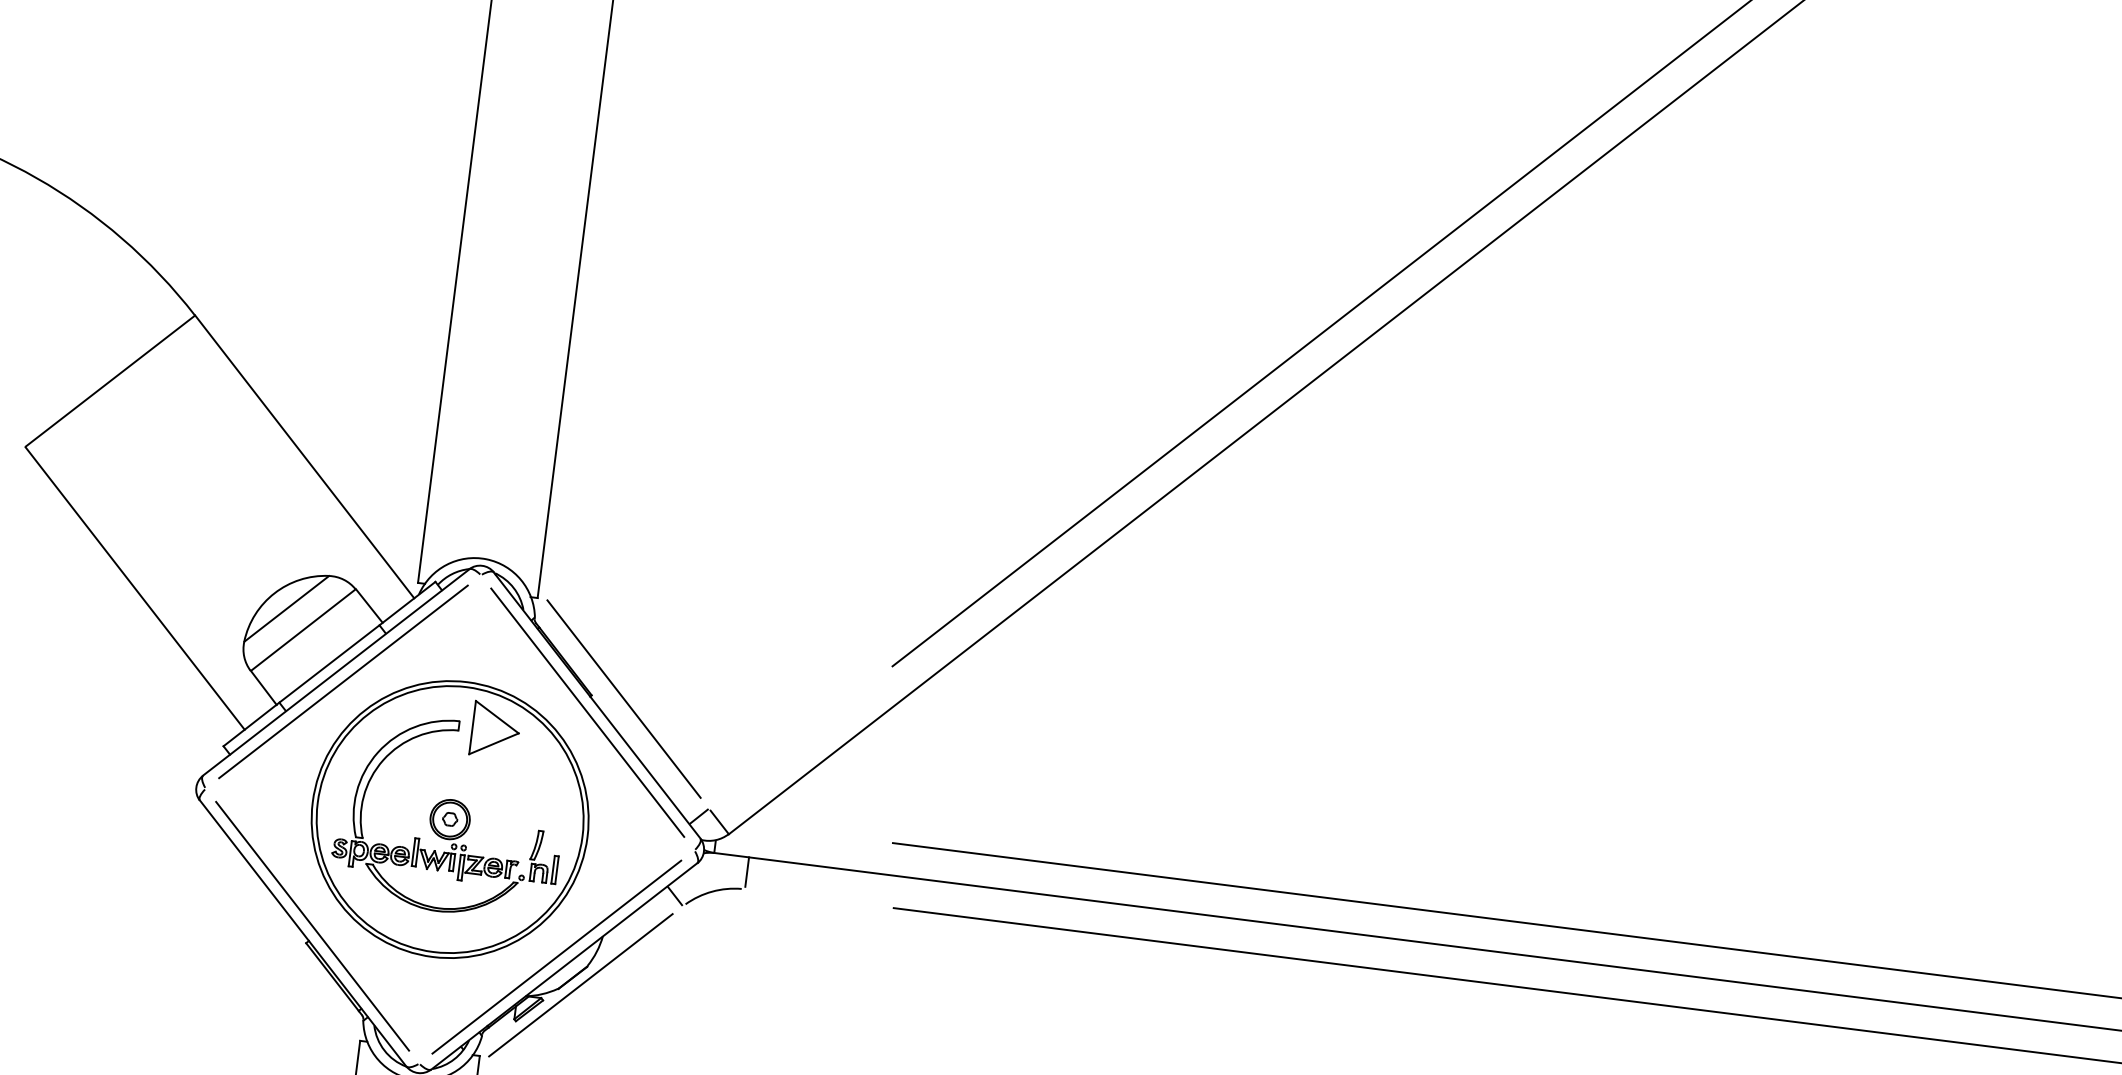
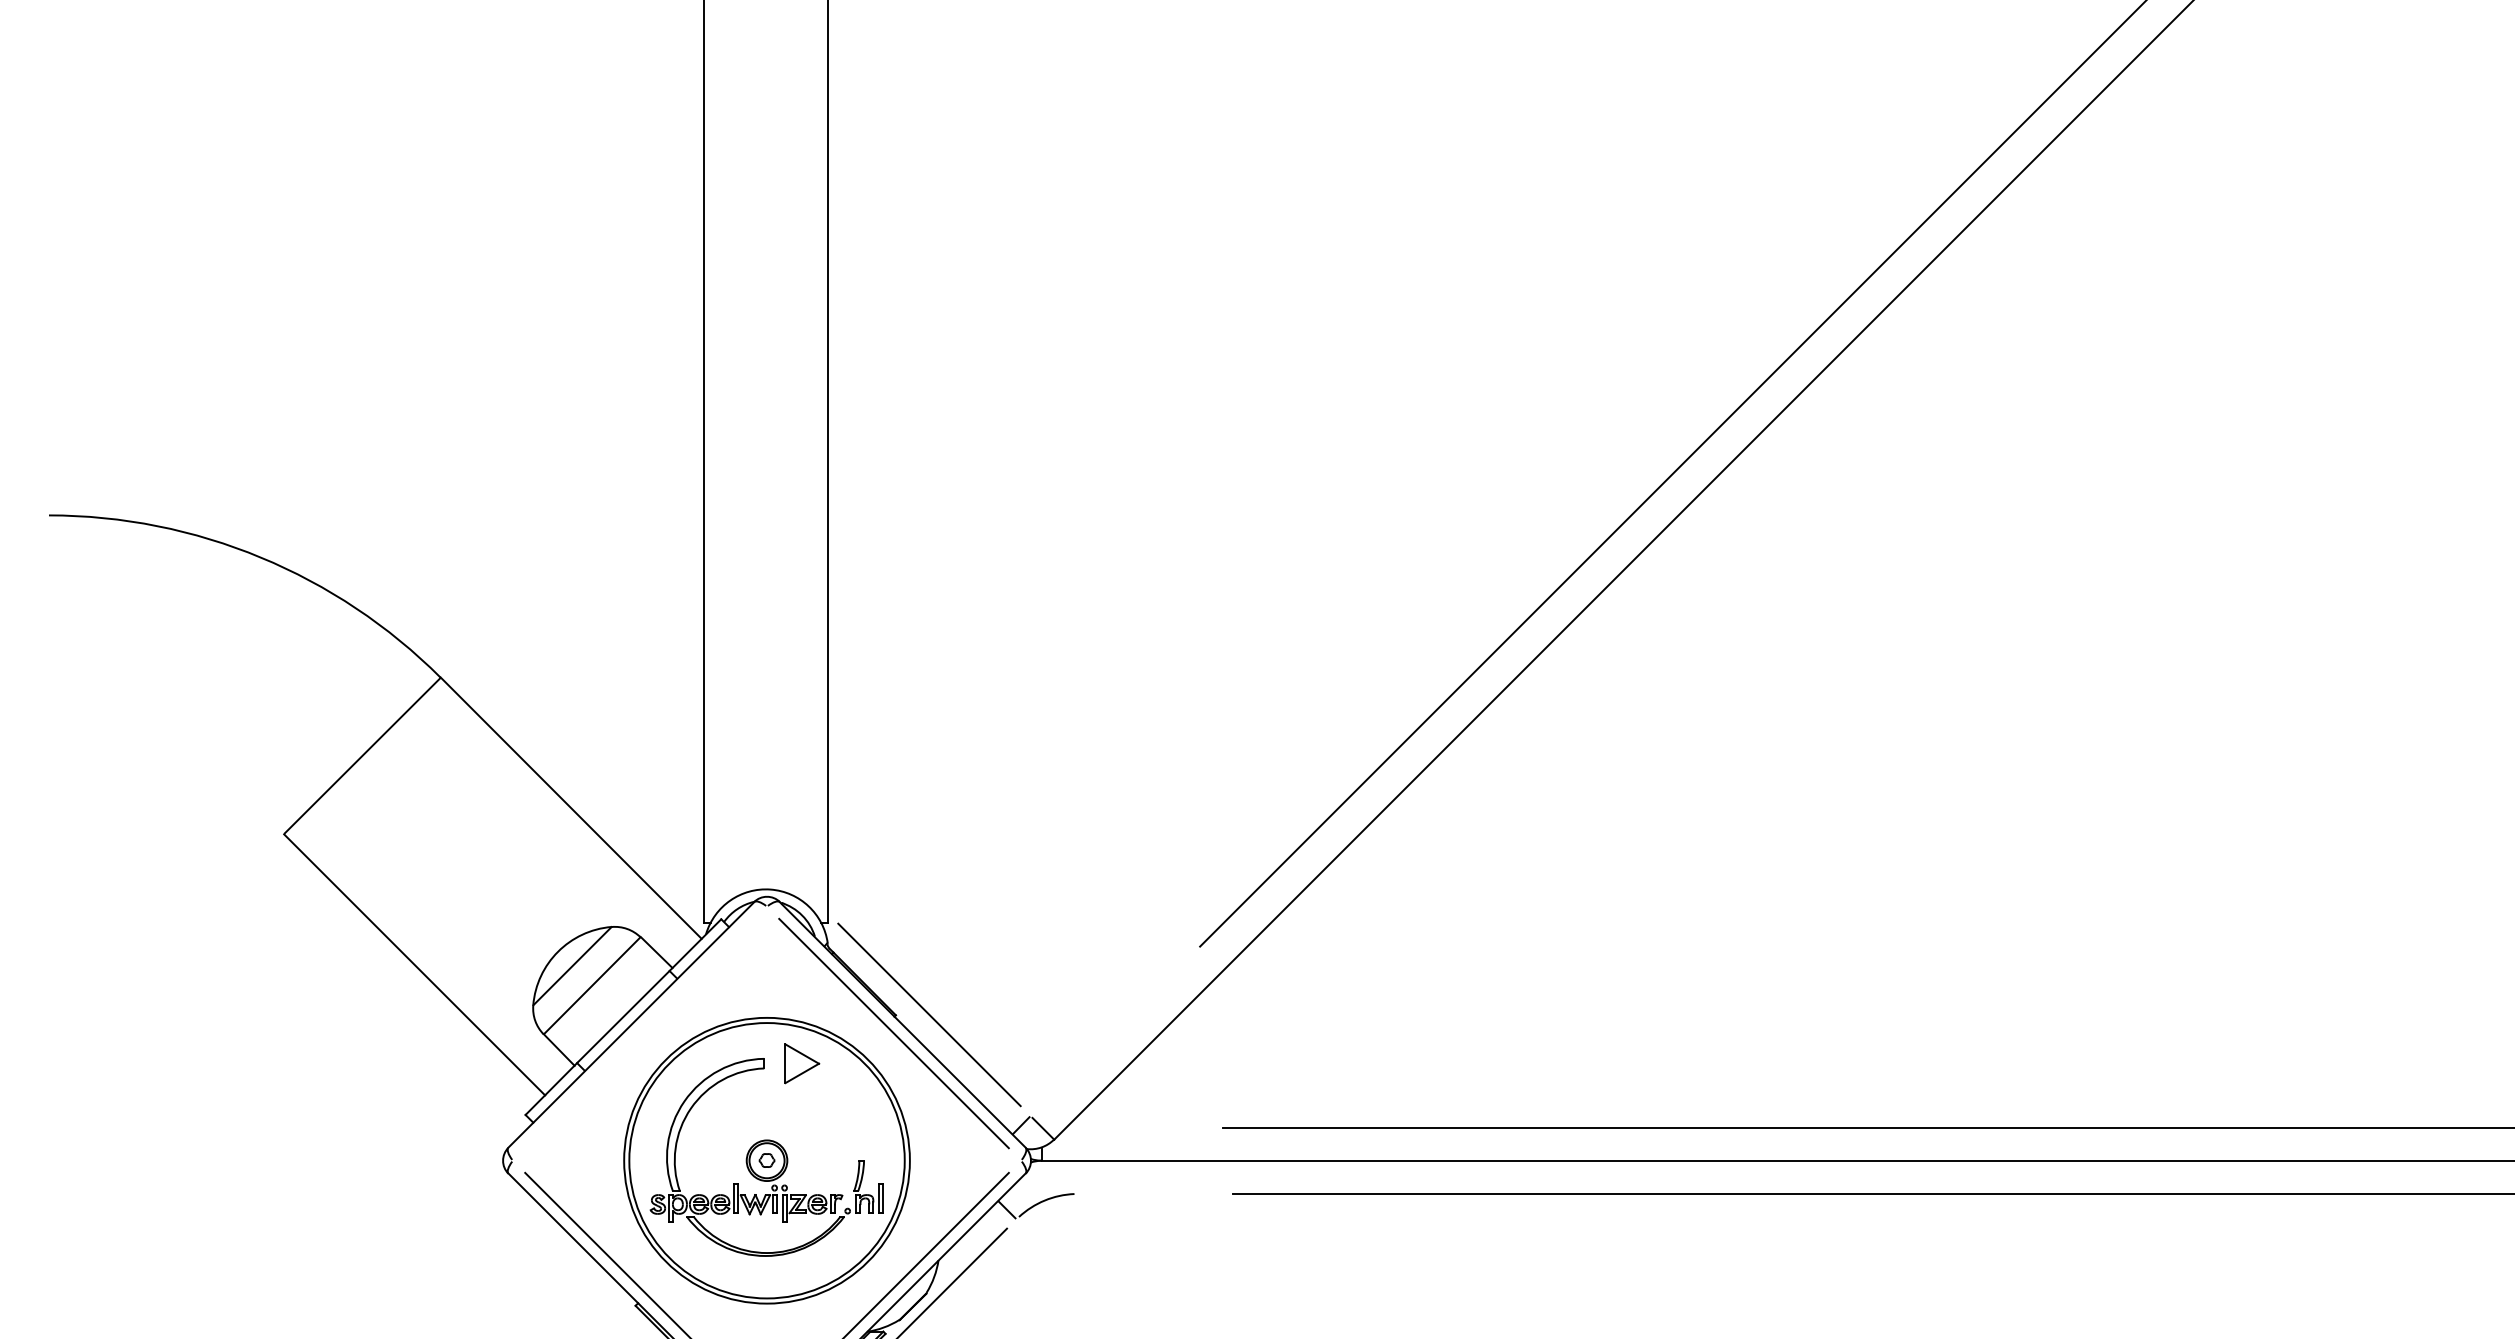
line: (342, 681) -> (639, 1033), removed
part: (496, 730) -> (802, 1063), size x0.7
line: (746, 871) -> (1077, 1175), removed

